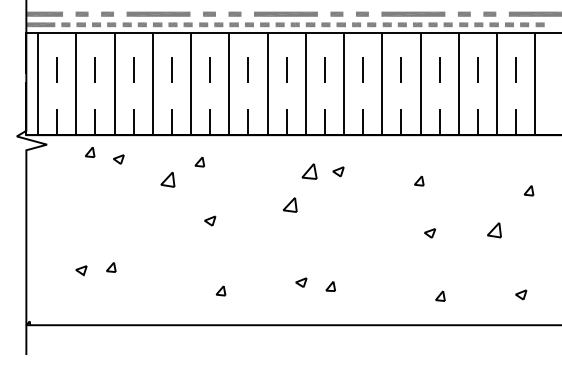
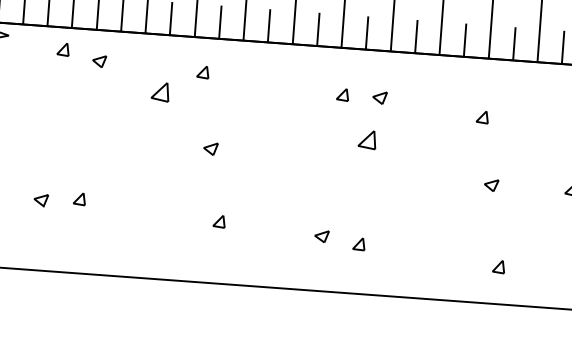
part: (309, 171) -> (342, 94), size x0.62
part: (290, 204) -> (367, 139), moved
part: (220, 290) -> (218, 220), moved

